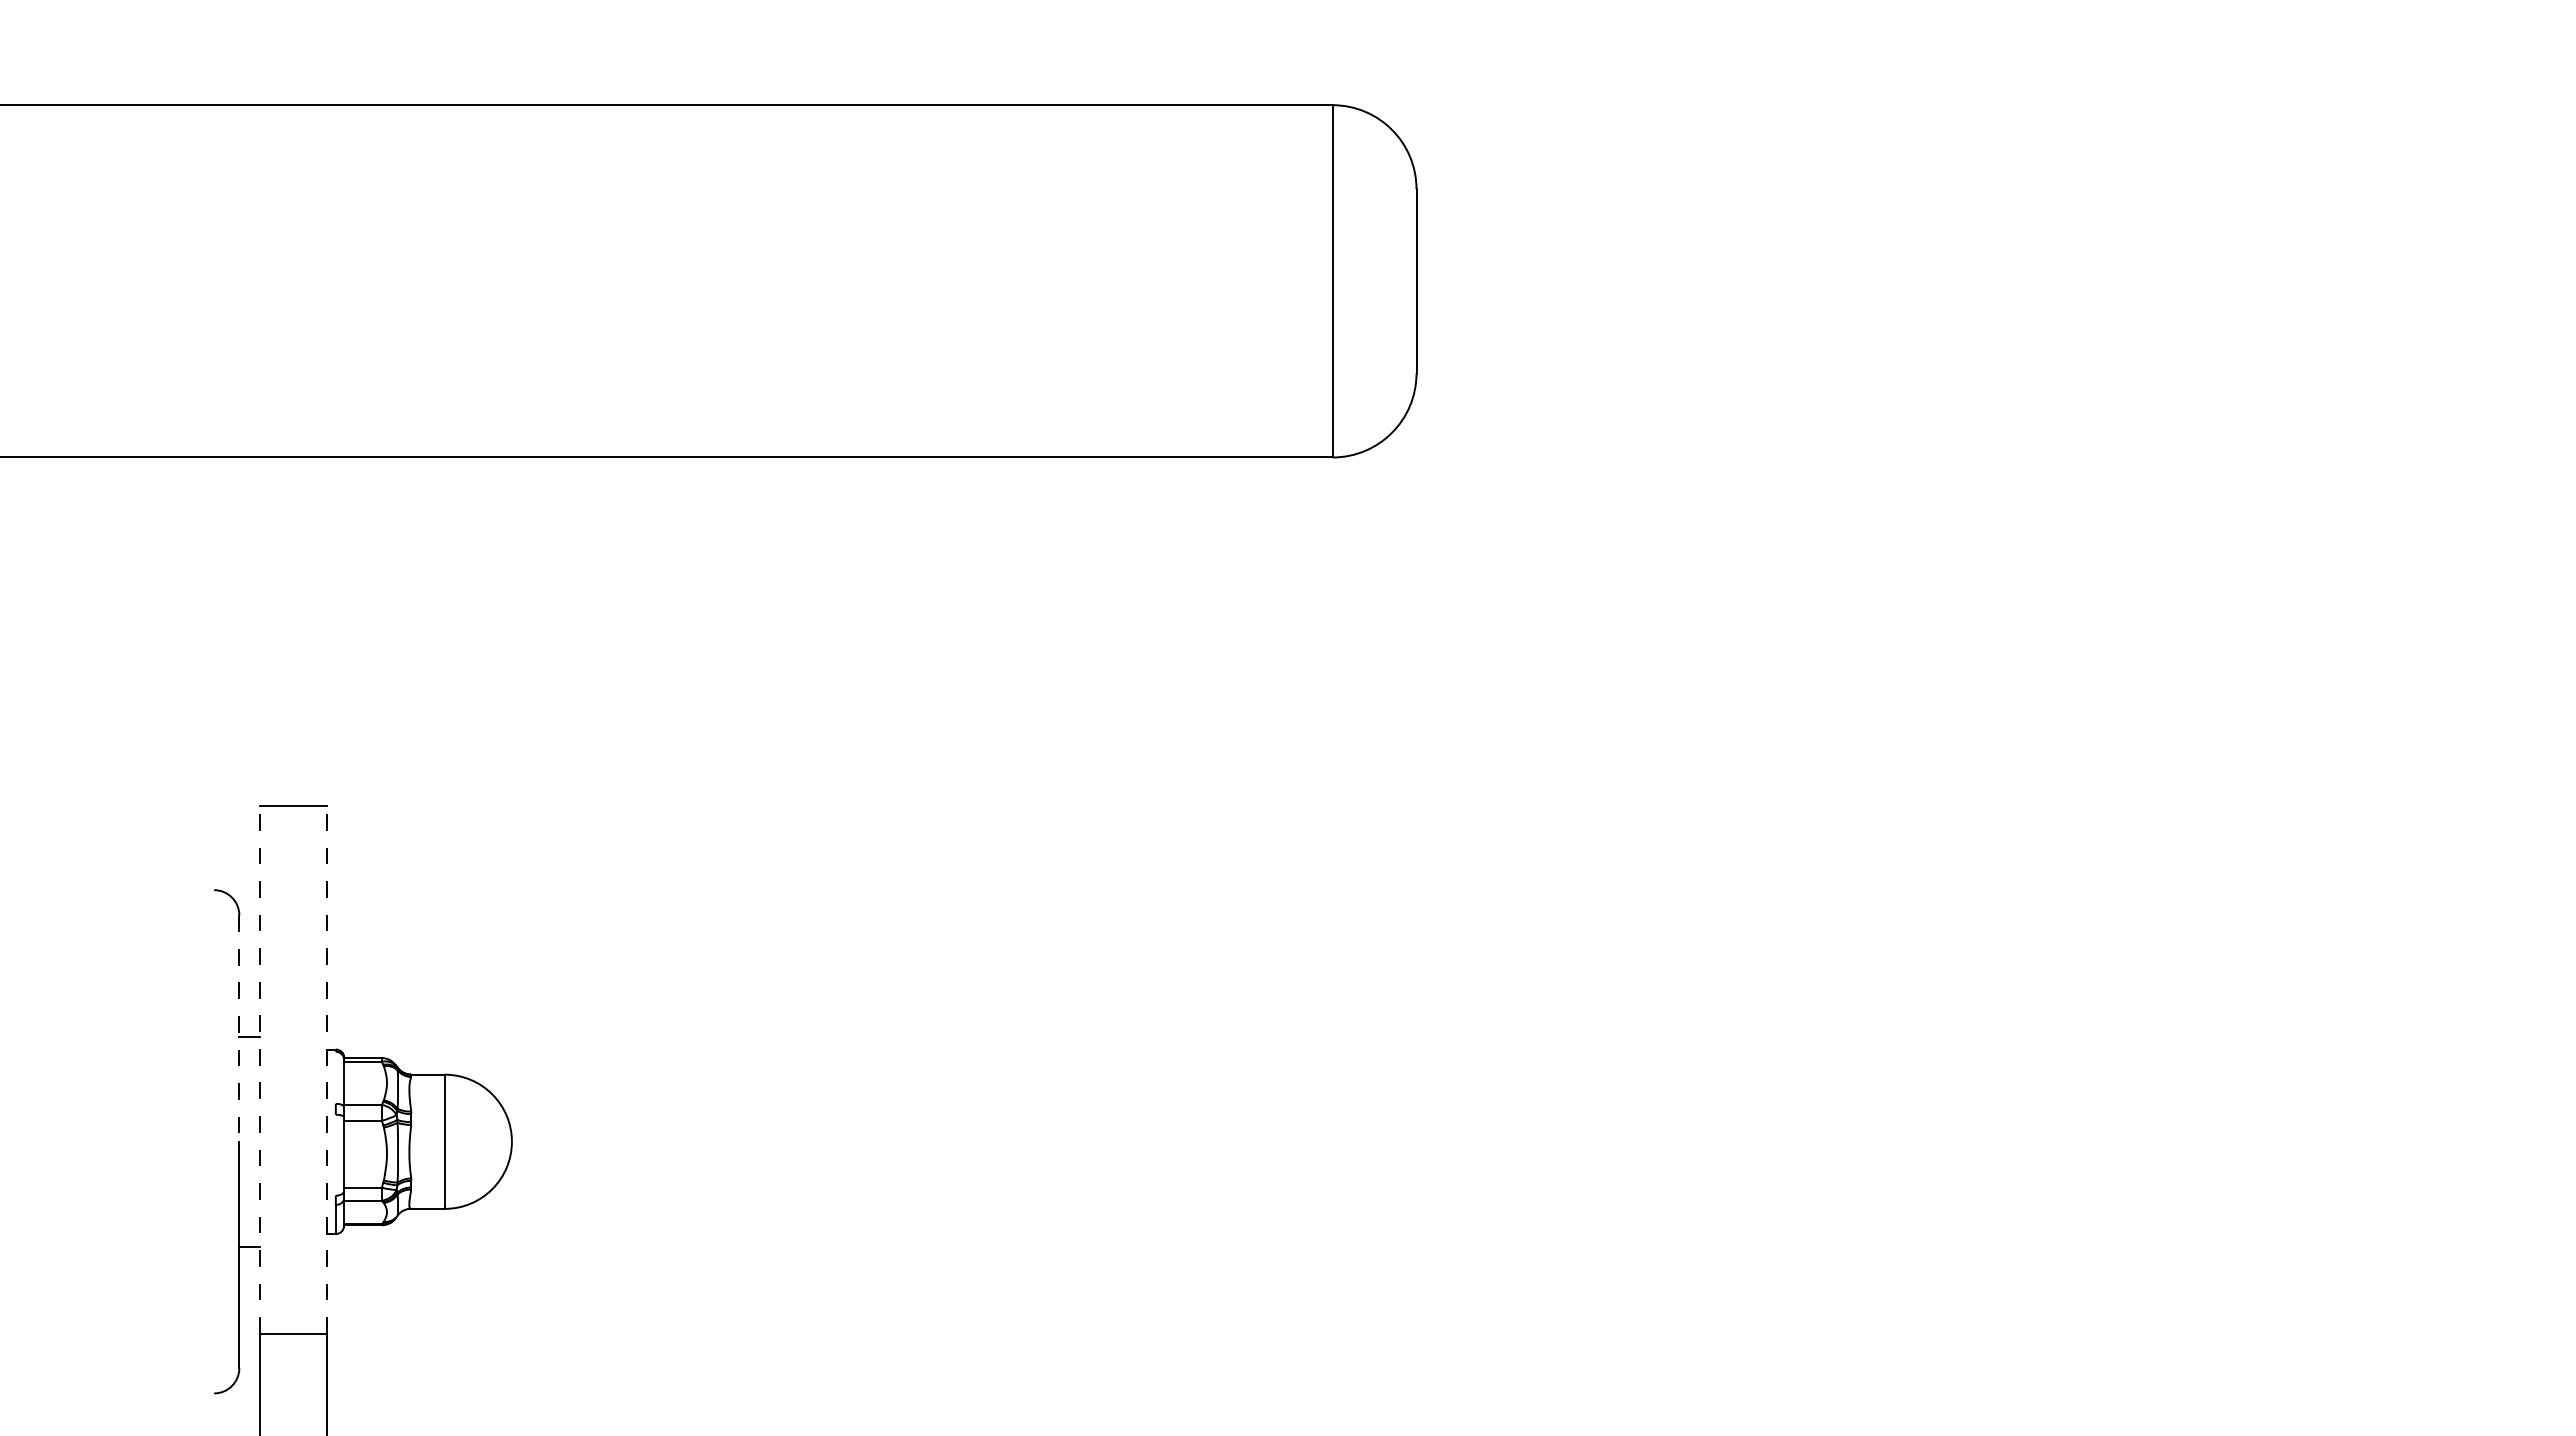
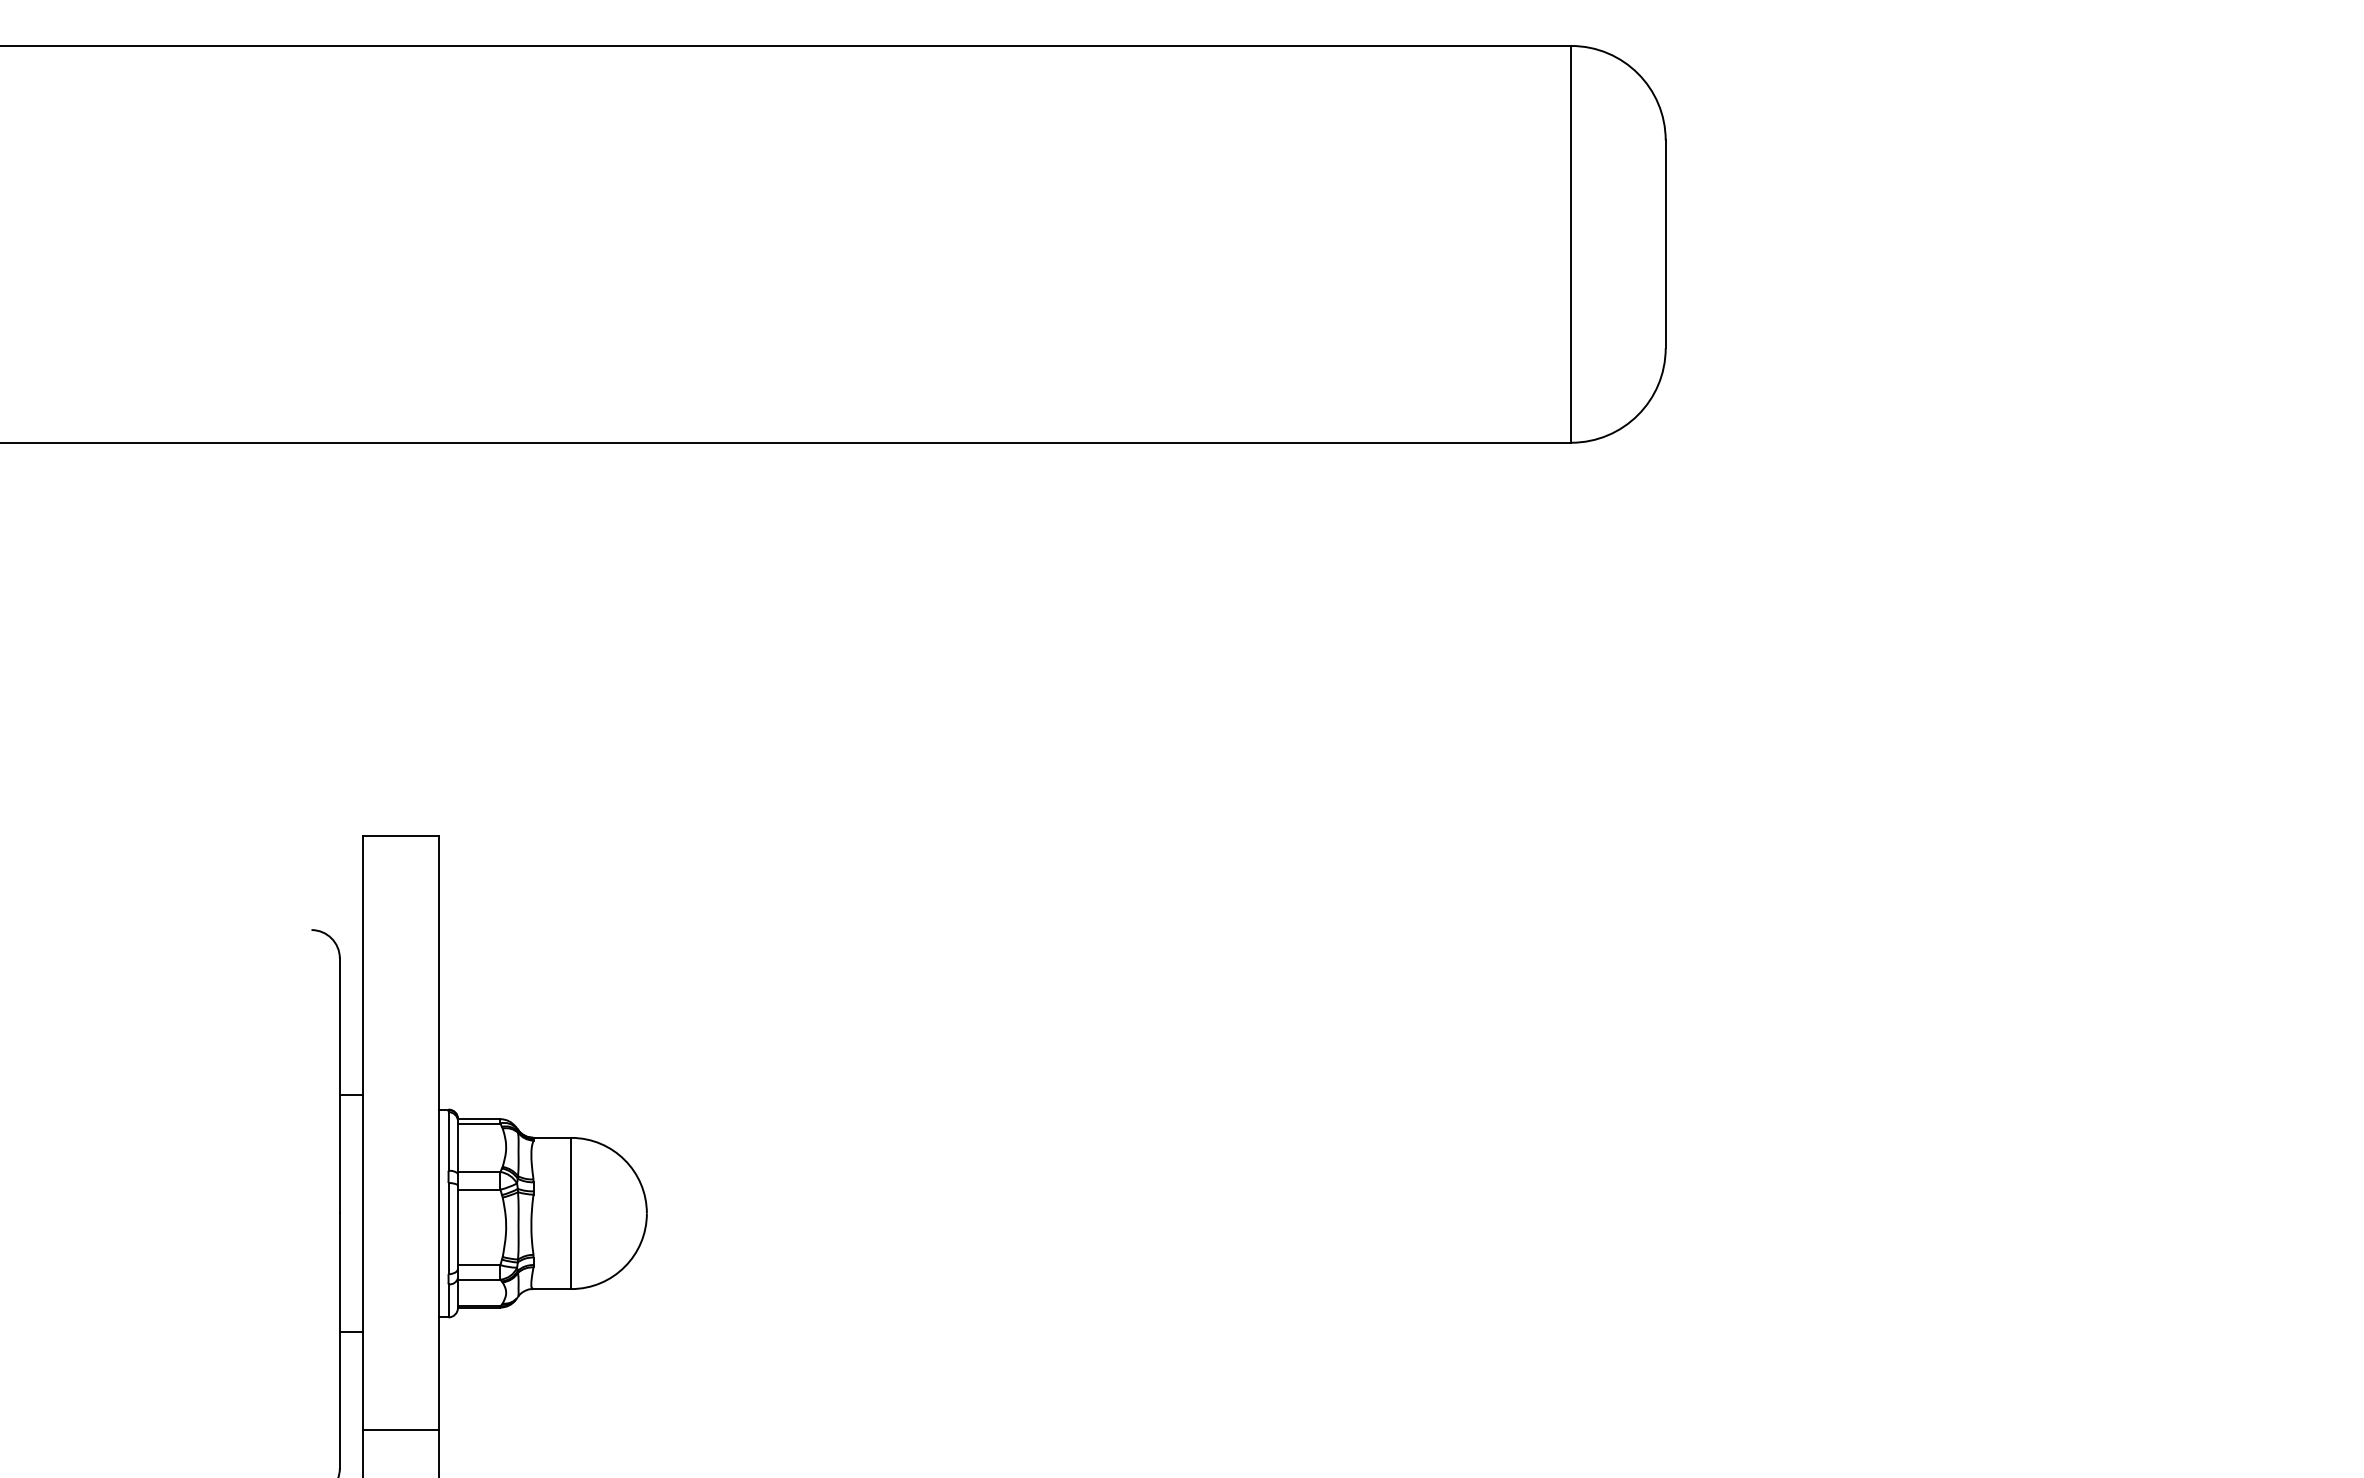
line: (239, 1029) -> (340, 1087), dashed -> solid
line: (260, 1070) -> (363, 1133), dashed -> solid
line: (327, 1070) -> (439, 1133), dashed -> solid
line: (335, 1077) -> (448, 1141), added
line: (335, 1154) -> (448, 1227), added

